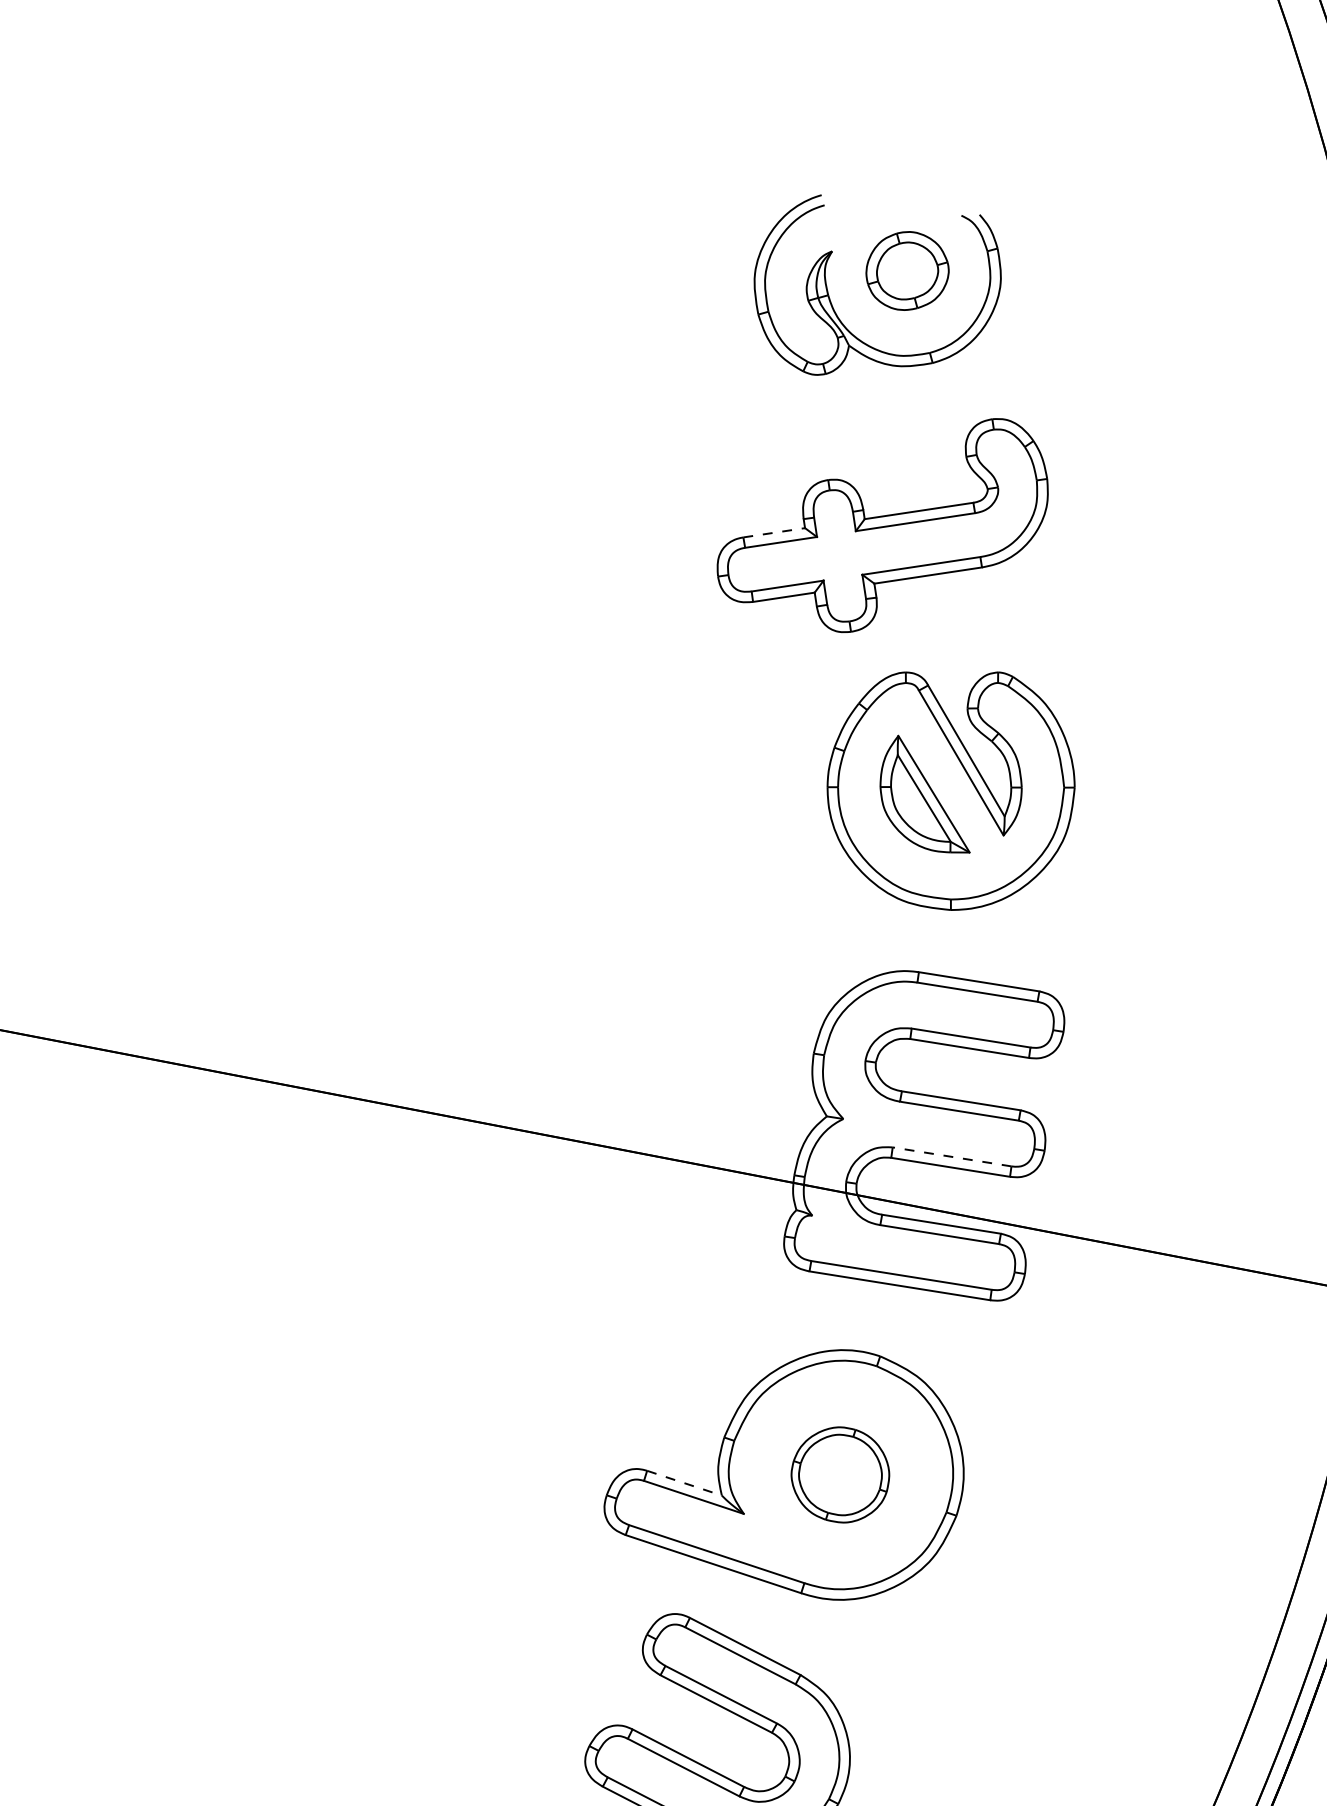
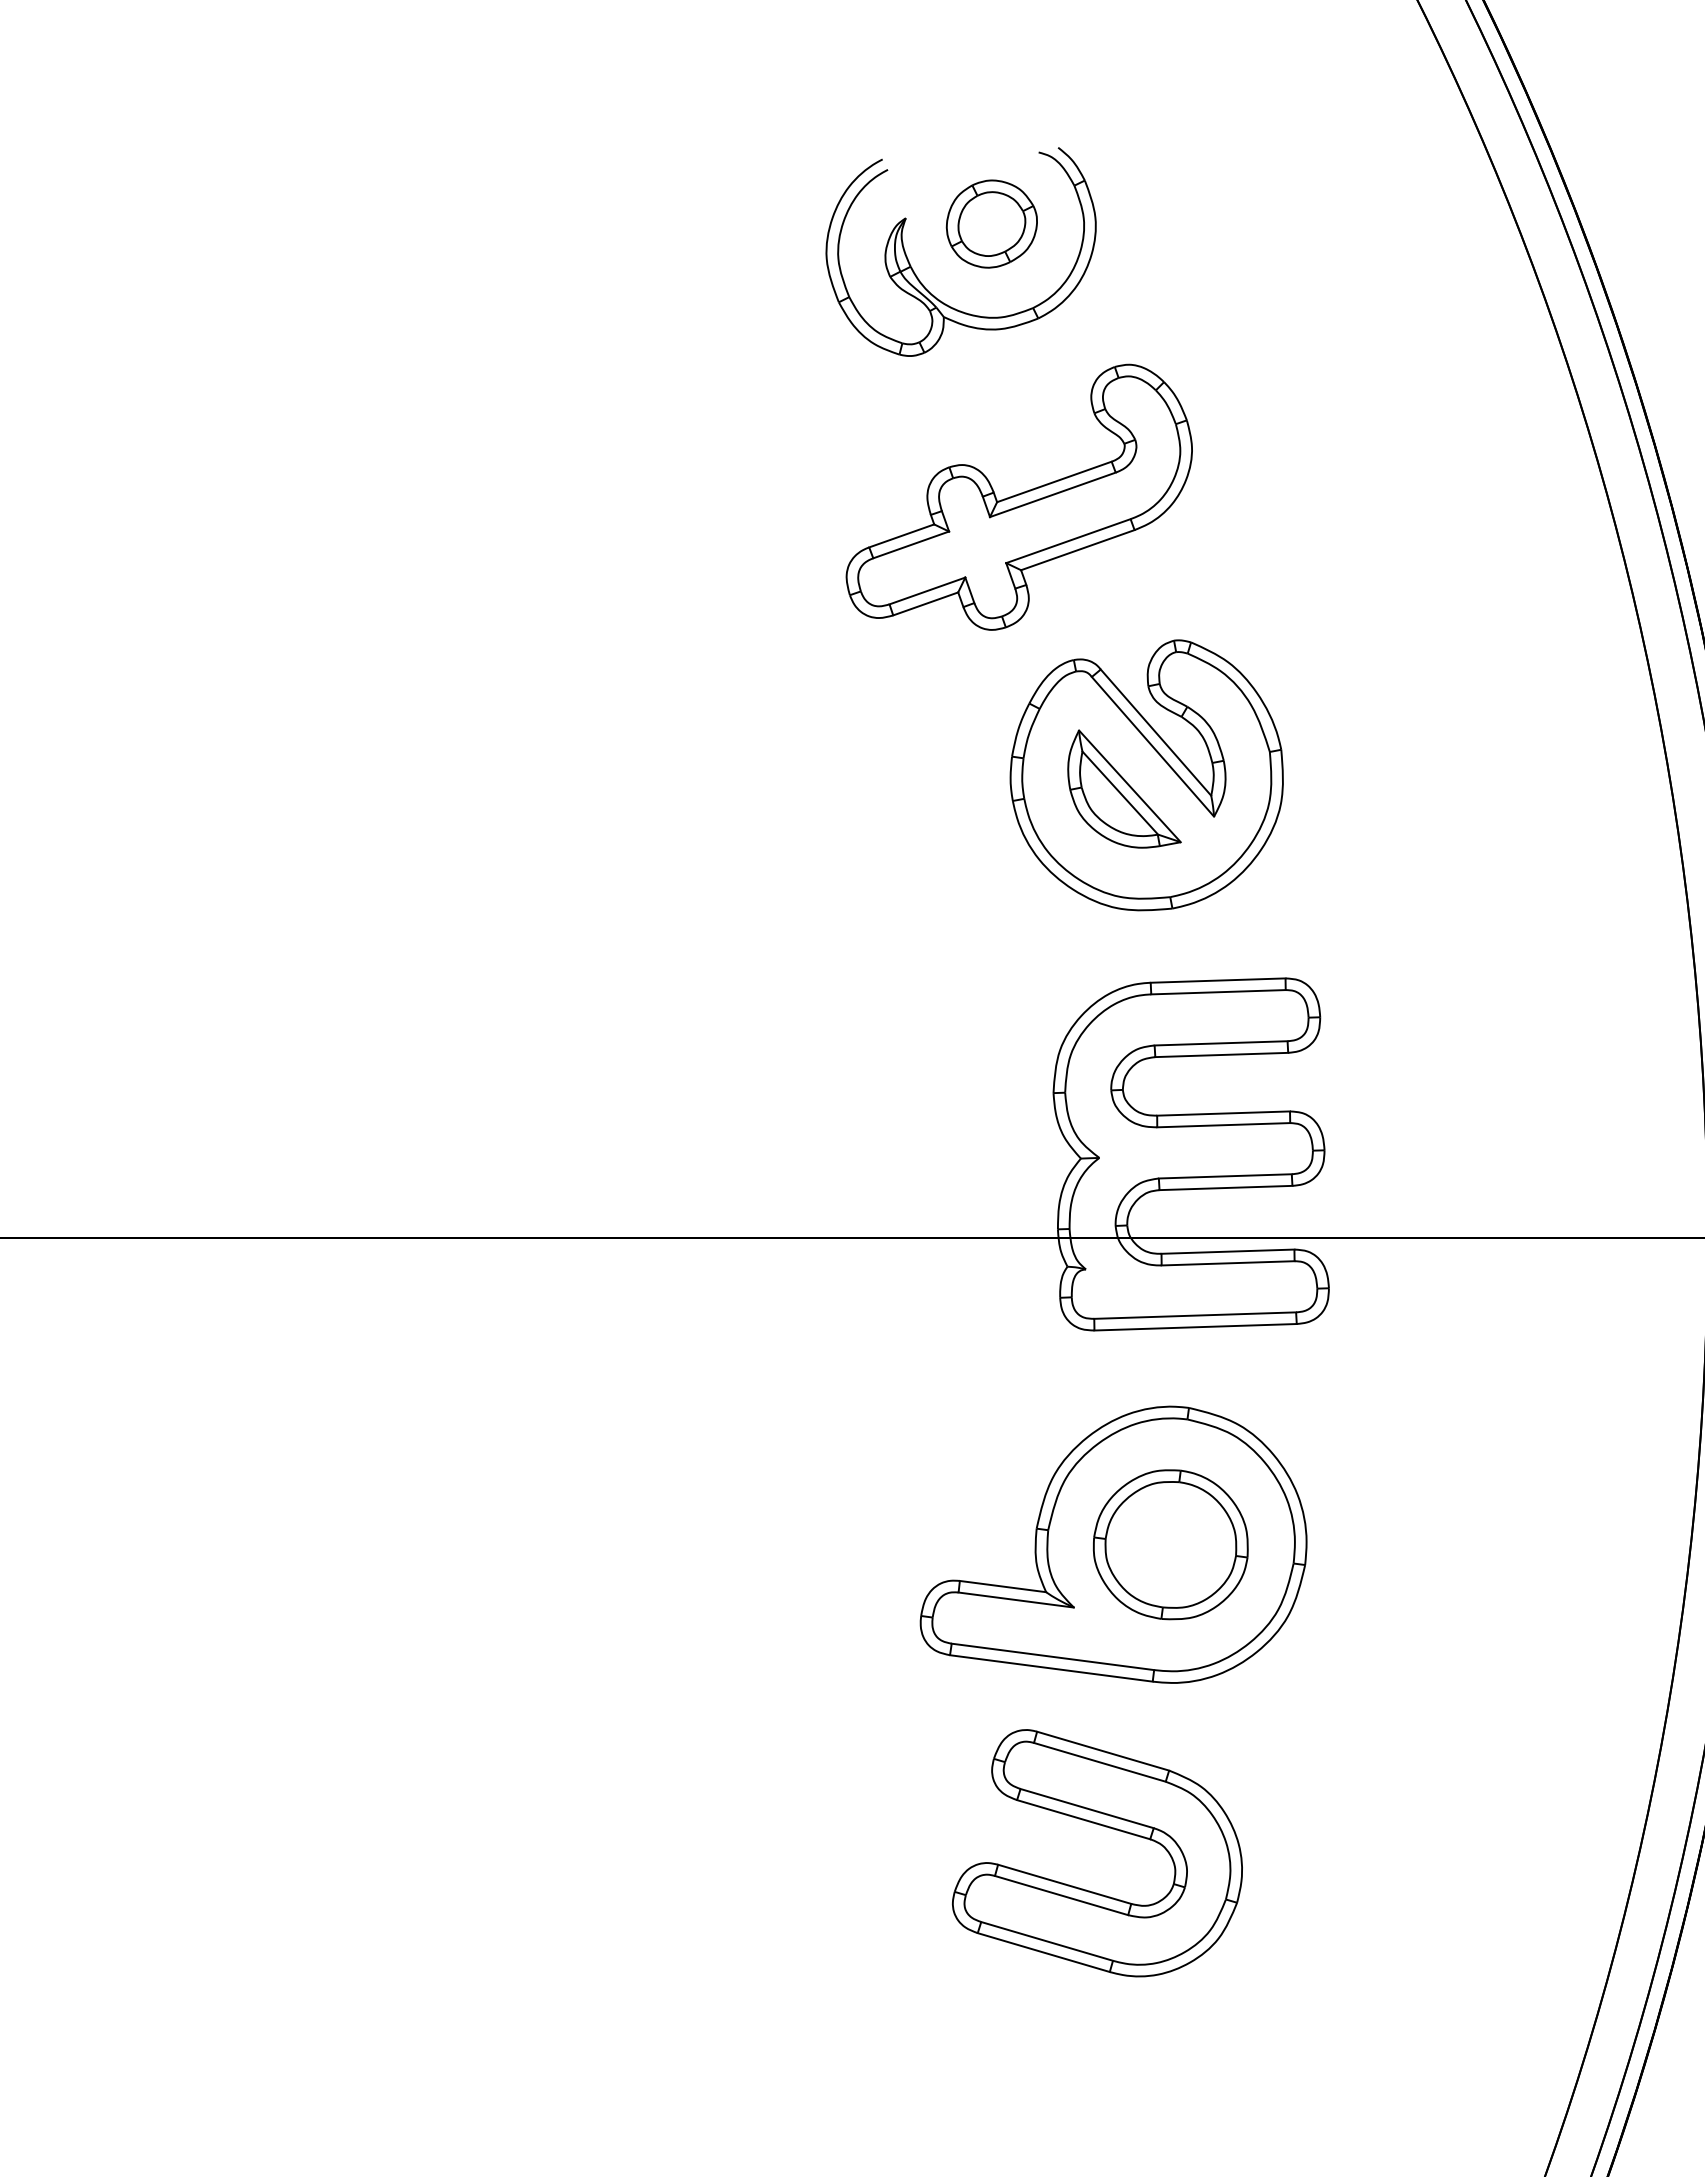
line: (774, 532) -> (902, 535), dashed -> solid
line: (951, 1156) -> (1224, 1176), dashed -> solid
part: (840, 1474) -> (1170, 1544), size x1.43
line: (684, 1483) -> (1003, 1586), dashed -> solid

